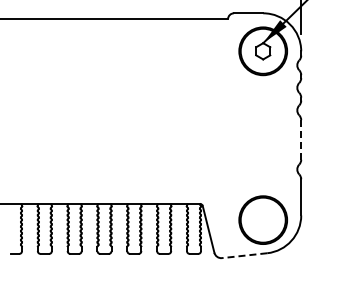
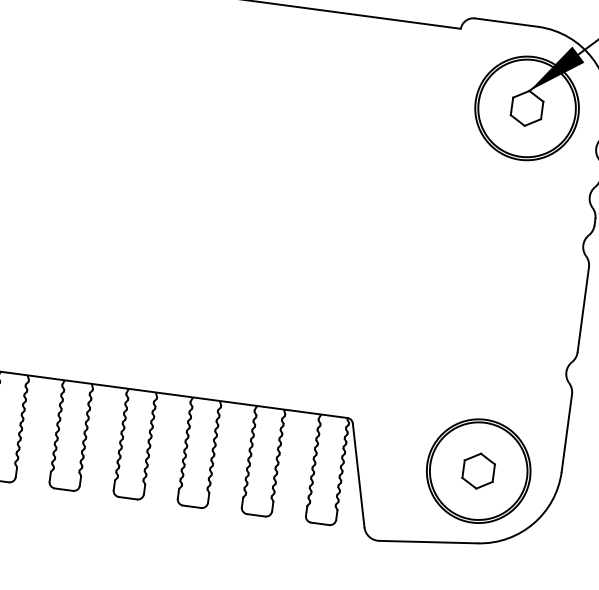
line: (301, 139) -> (584, 308), dashed -> solid
part: (263, 219) -> (479, 469), added
line: (244, 255) -> (428, 541), dashed -> solid

